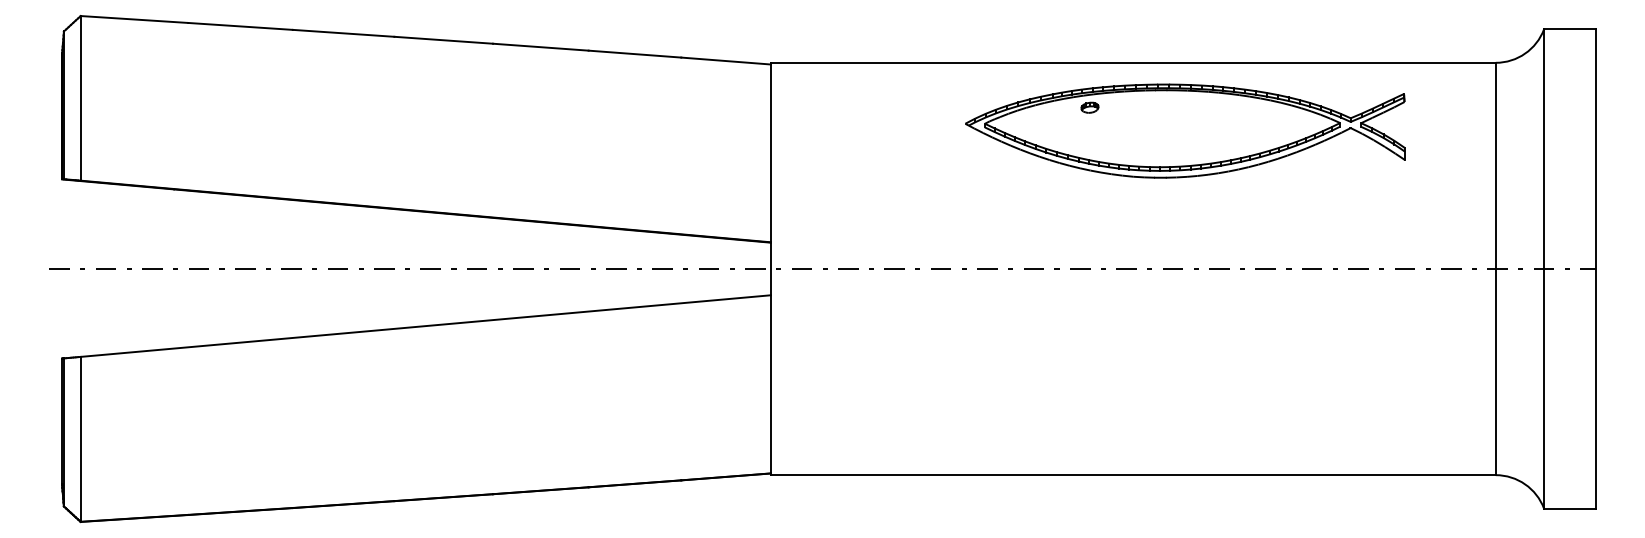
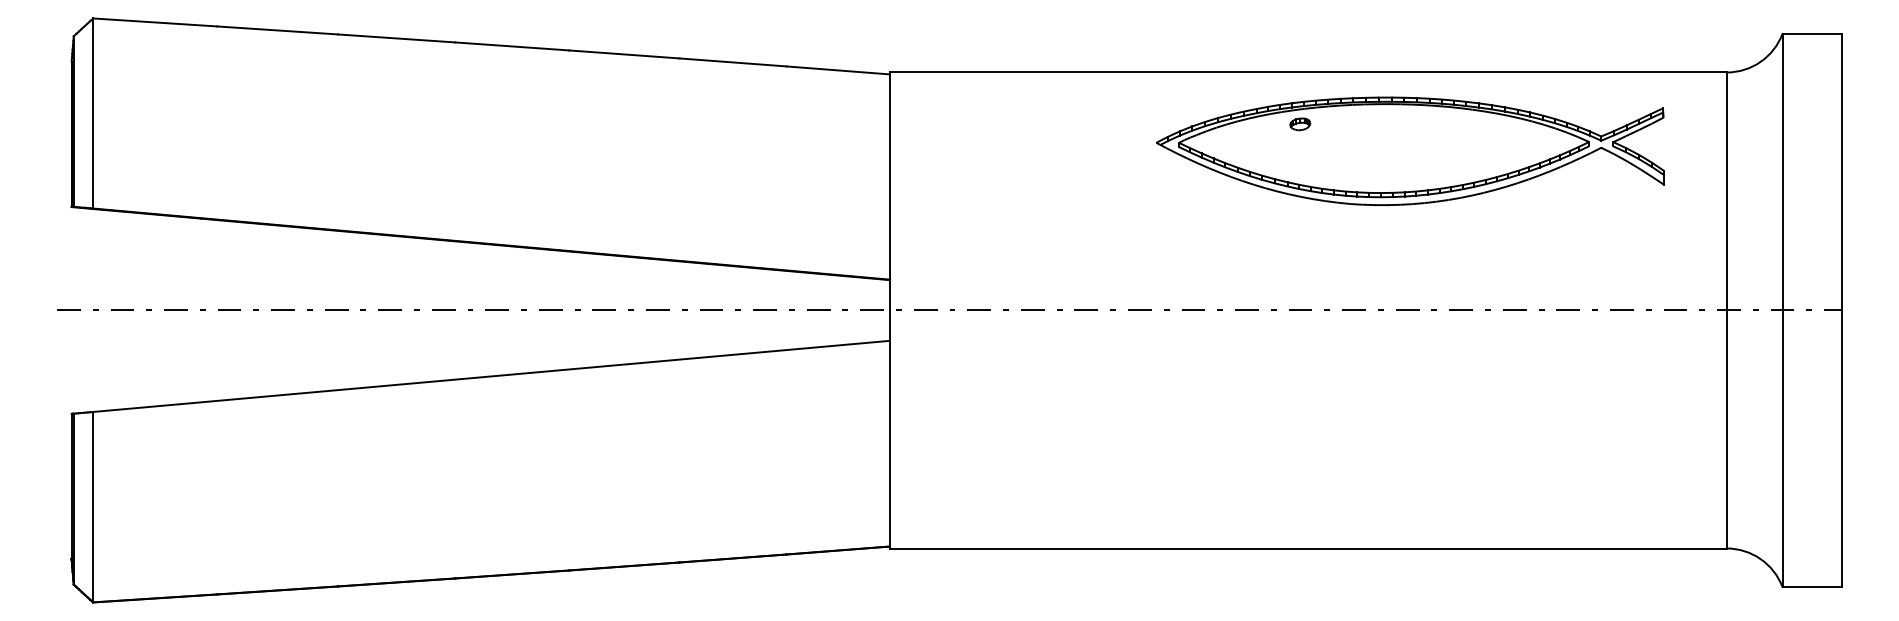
part: (1185, 131) -> (1410, 151), moved

